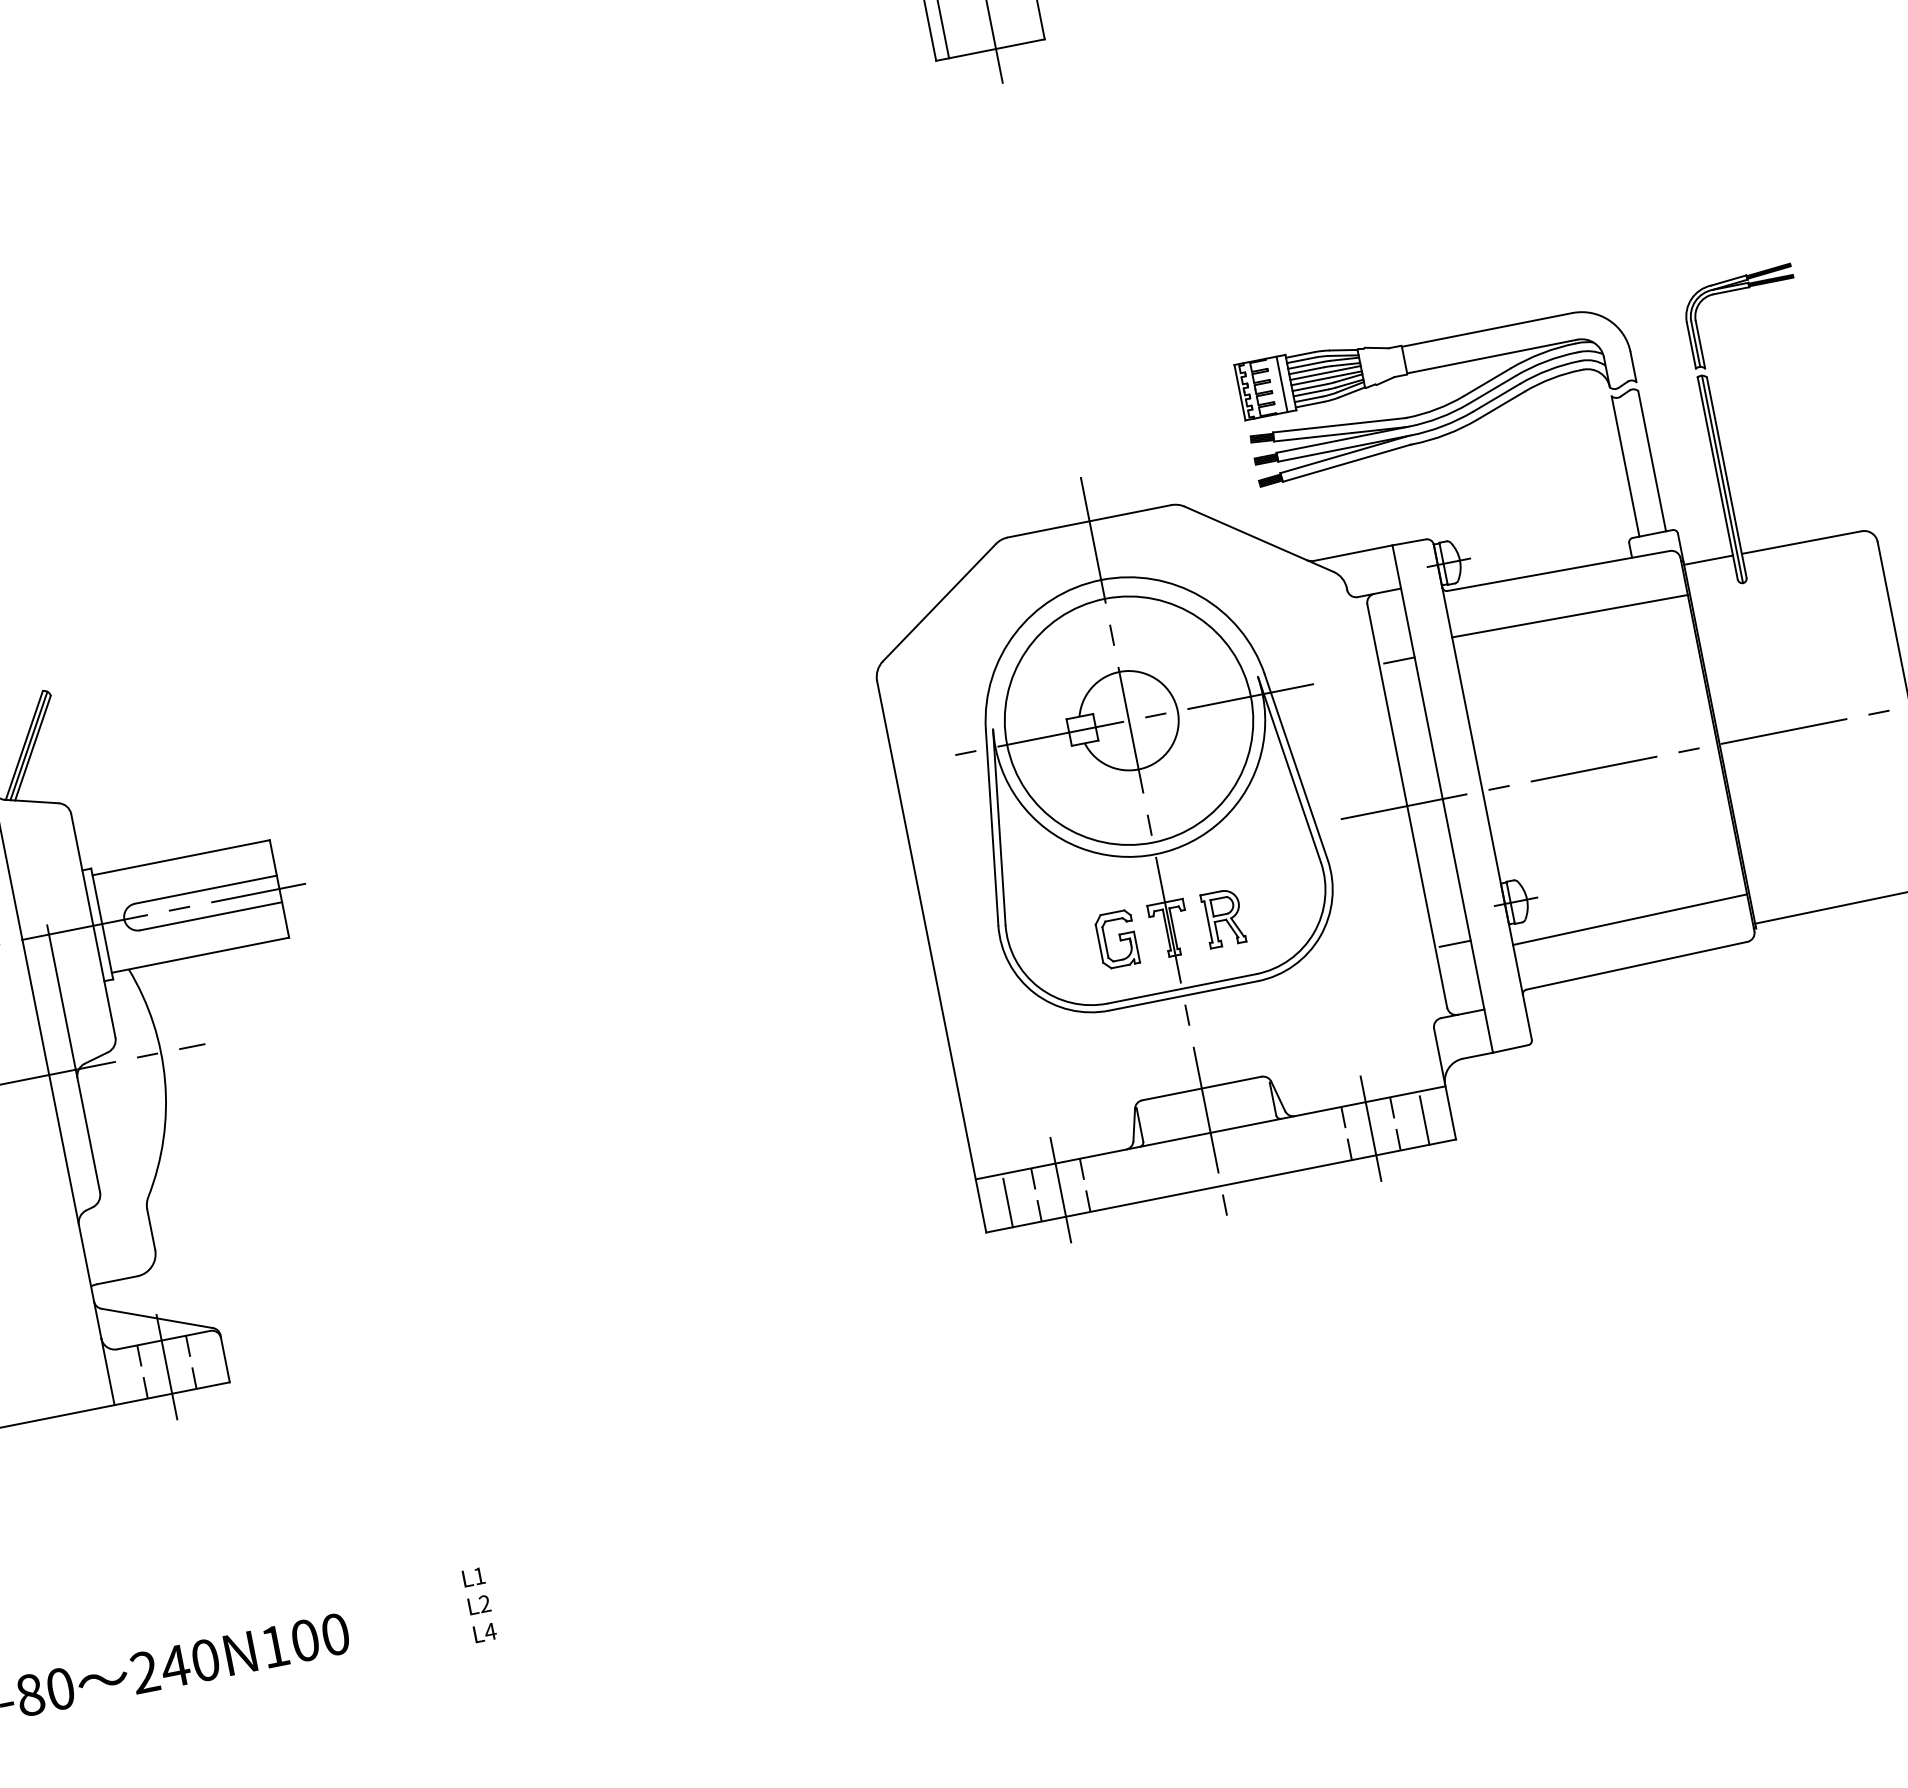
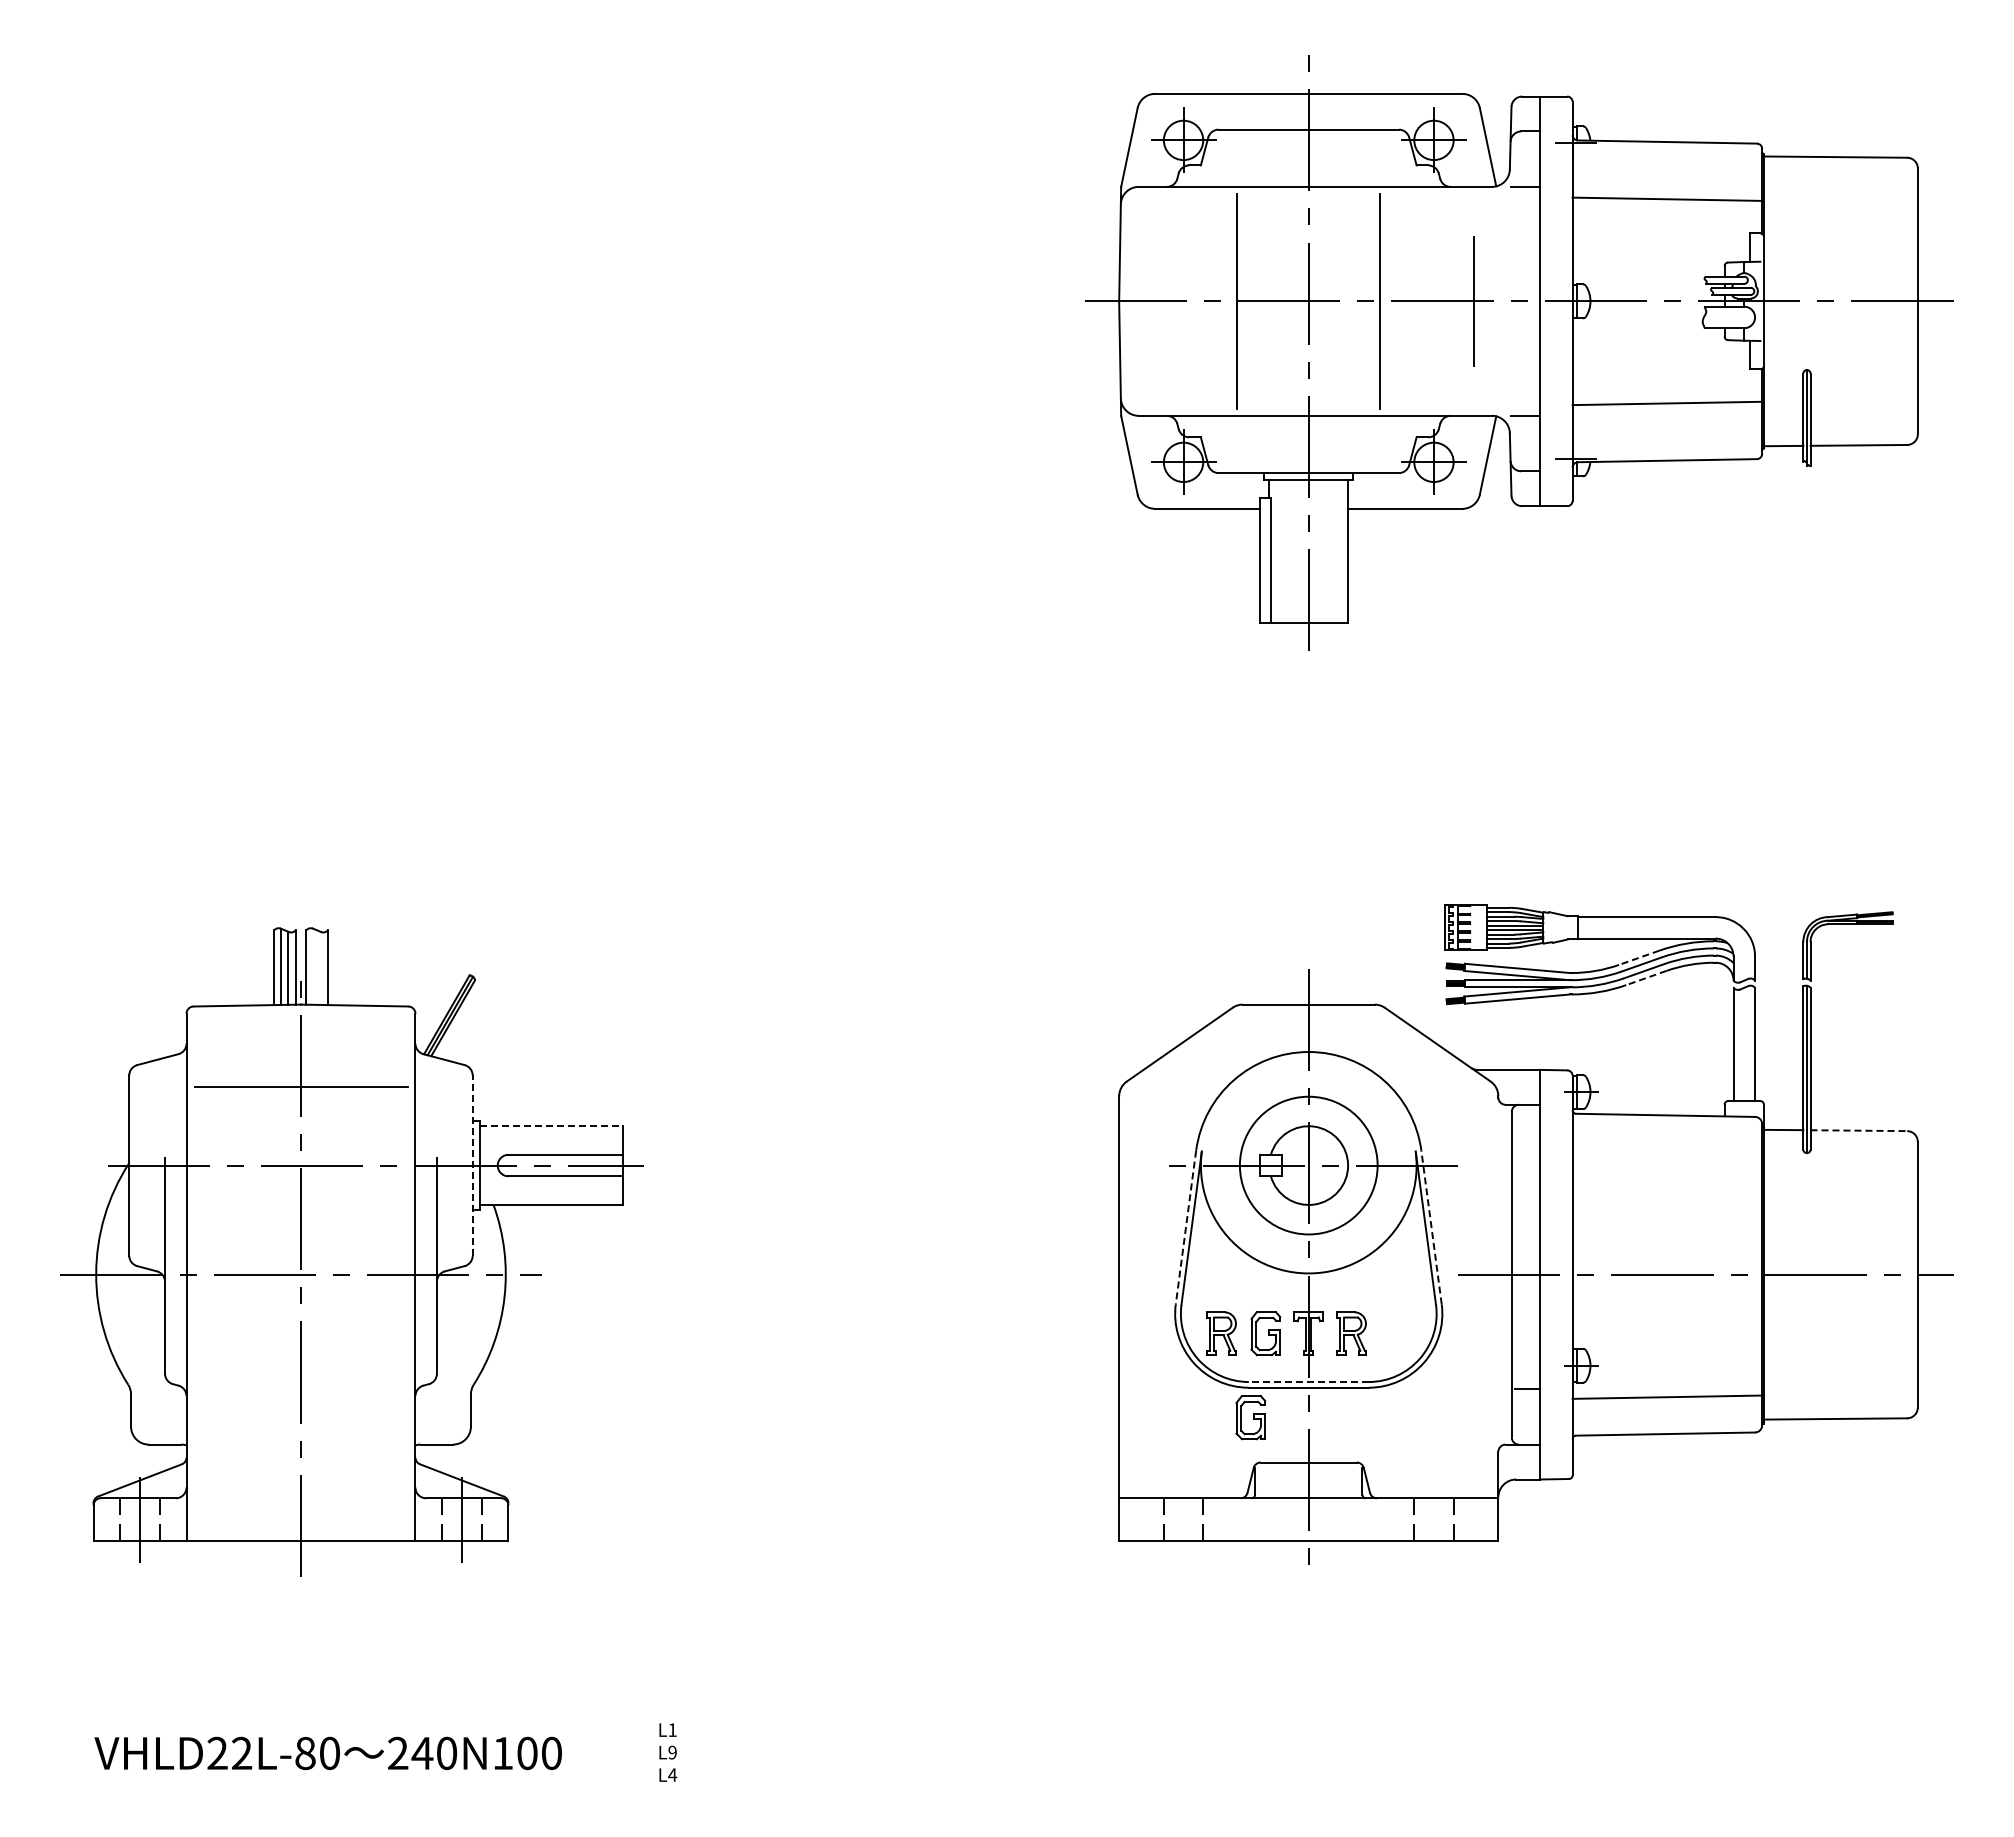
line: (1486, 382) -> (1638, 957), solid -> dashed
line: (1282, 383) -> (1479, 927), removed
line: (1500, 406) -> (1645, 978), solid -> dashed
line: (1802, 542) -> (1859, 1130), solid -> dashed
line: (1569, 615) -> (1667, 1151), removed
line: (1398, 660) -> (1527, 1160), removed
circle: (1128, 720) -> (1308, 1165), size x0.7
line: (1296, 767) -> (1431, 1227), solid -> dashed
line: (991, 827) -> (1185, 1227), solid -> dashed
line: (181, 858) -> (551, 1126), solid -> dashed
line: (93, 925) -> (472, 1165), solid -> dashed
part: (1062, 950) -> (1221, 1333), added
line: (1181, 989) -> (1308, 1382), solid -> dashed
part: (1118, 1047) -> (1250, 1417), added
line: (1424, 1120) -> (1476, 1521), removed
line: (1370, 1128) -> (1433, 1519), removed
line: (1060, 1189) -> (1183, 1519), removed
line: (1007, 1202) -> (1140, 1521), removed
text: (484, 1603) -> (672, 1752), L2 -> L9

